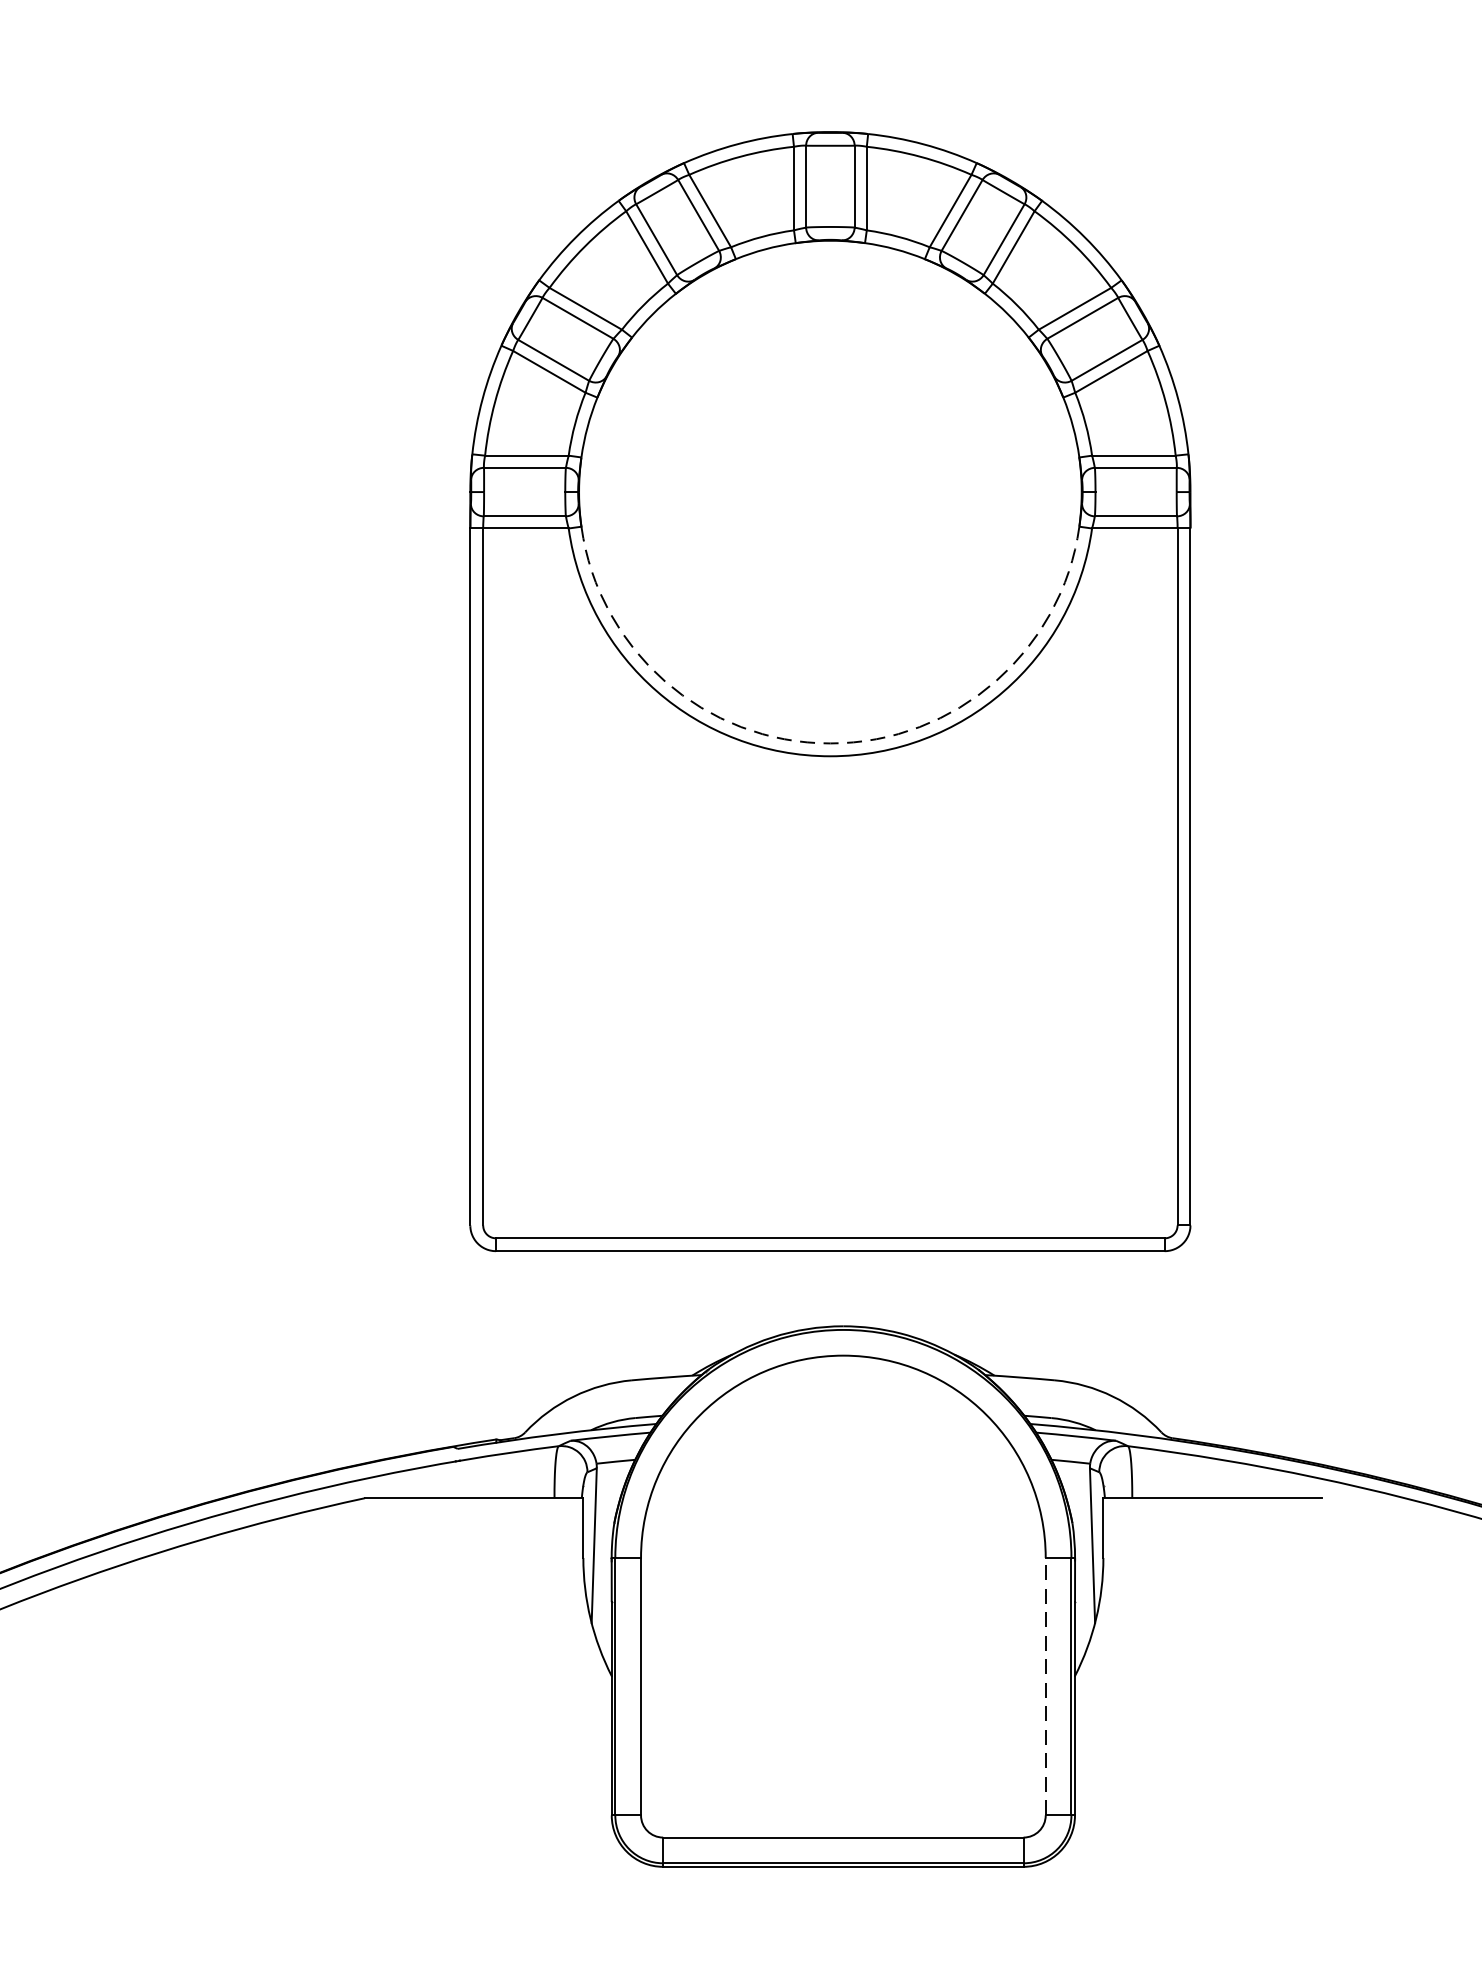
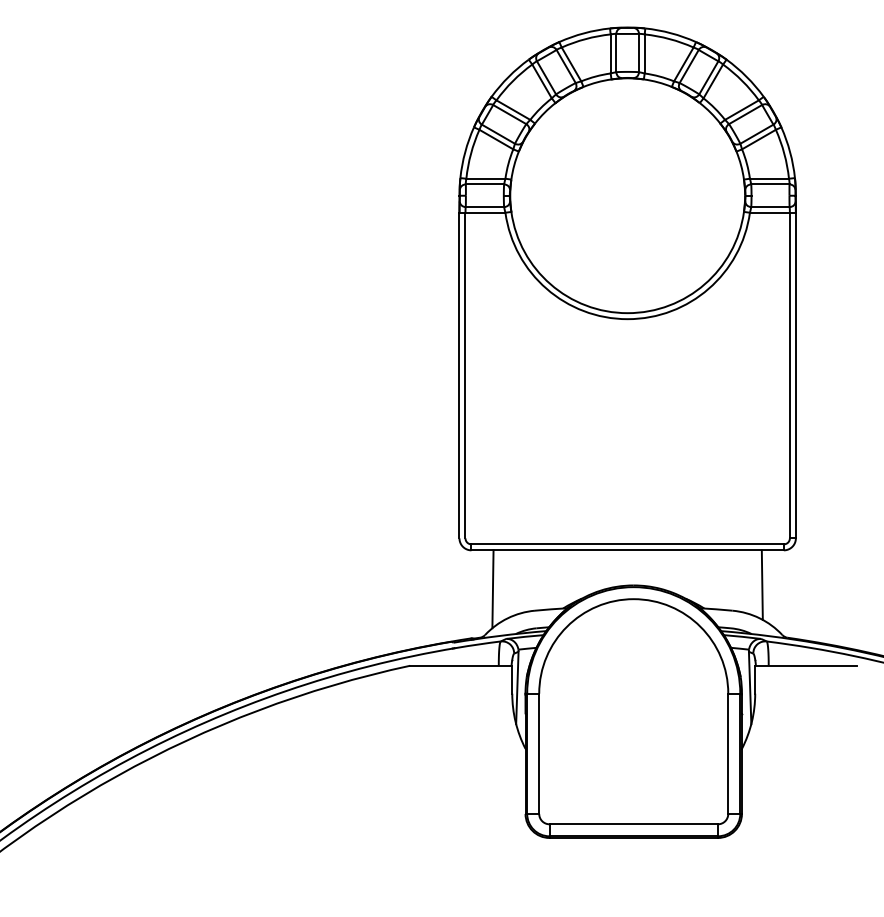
arc: (830, 744) -> (627, 313), dashed -> solid
line: (1116, 1324) -> (761, 584), added
line: (541, 1334) -> (492, 589), added
line: (1046, 1686) -> (728, 753), dashed -> solid

